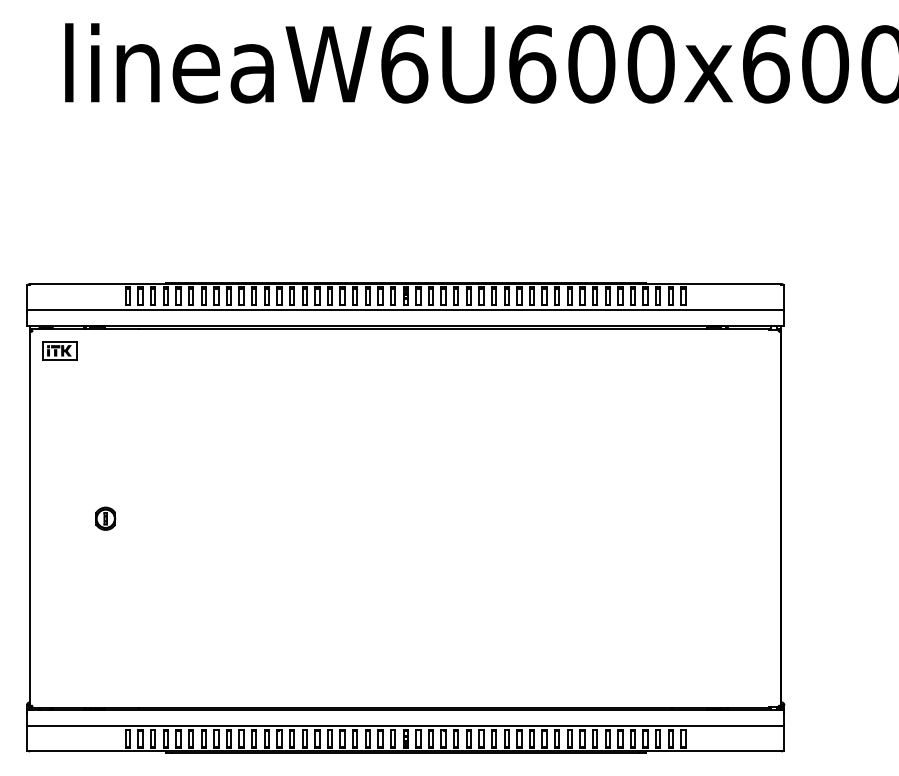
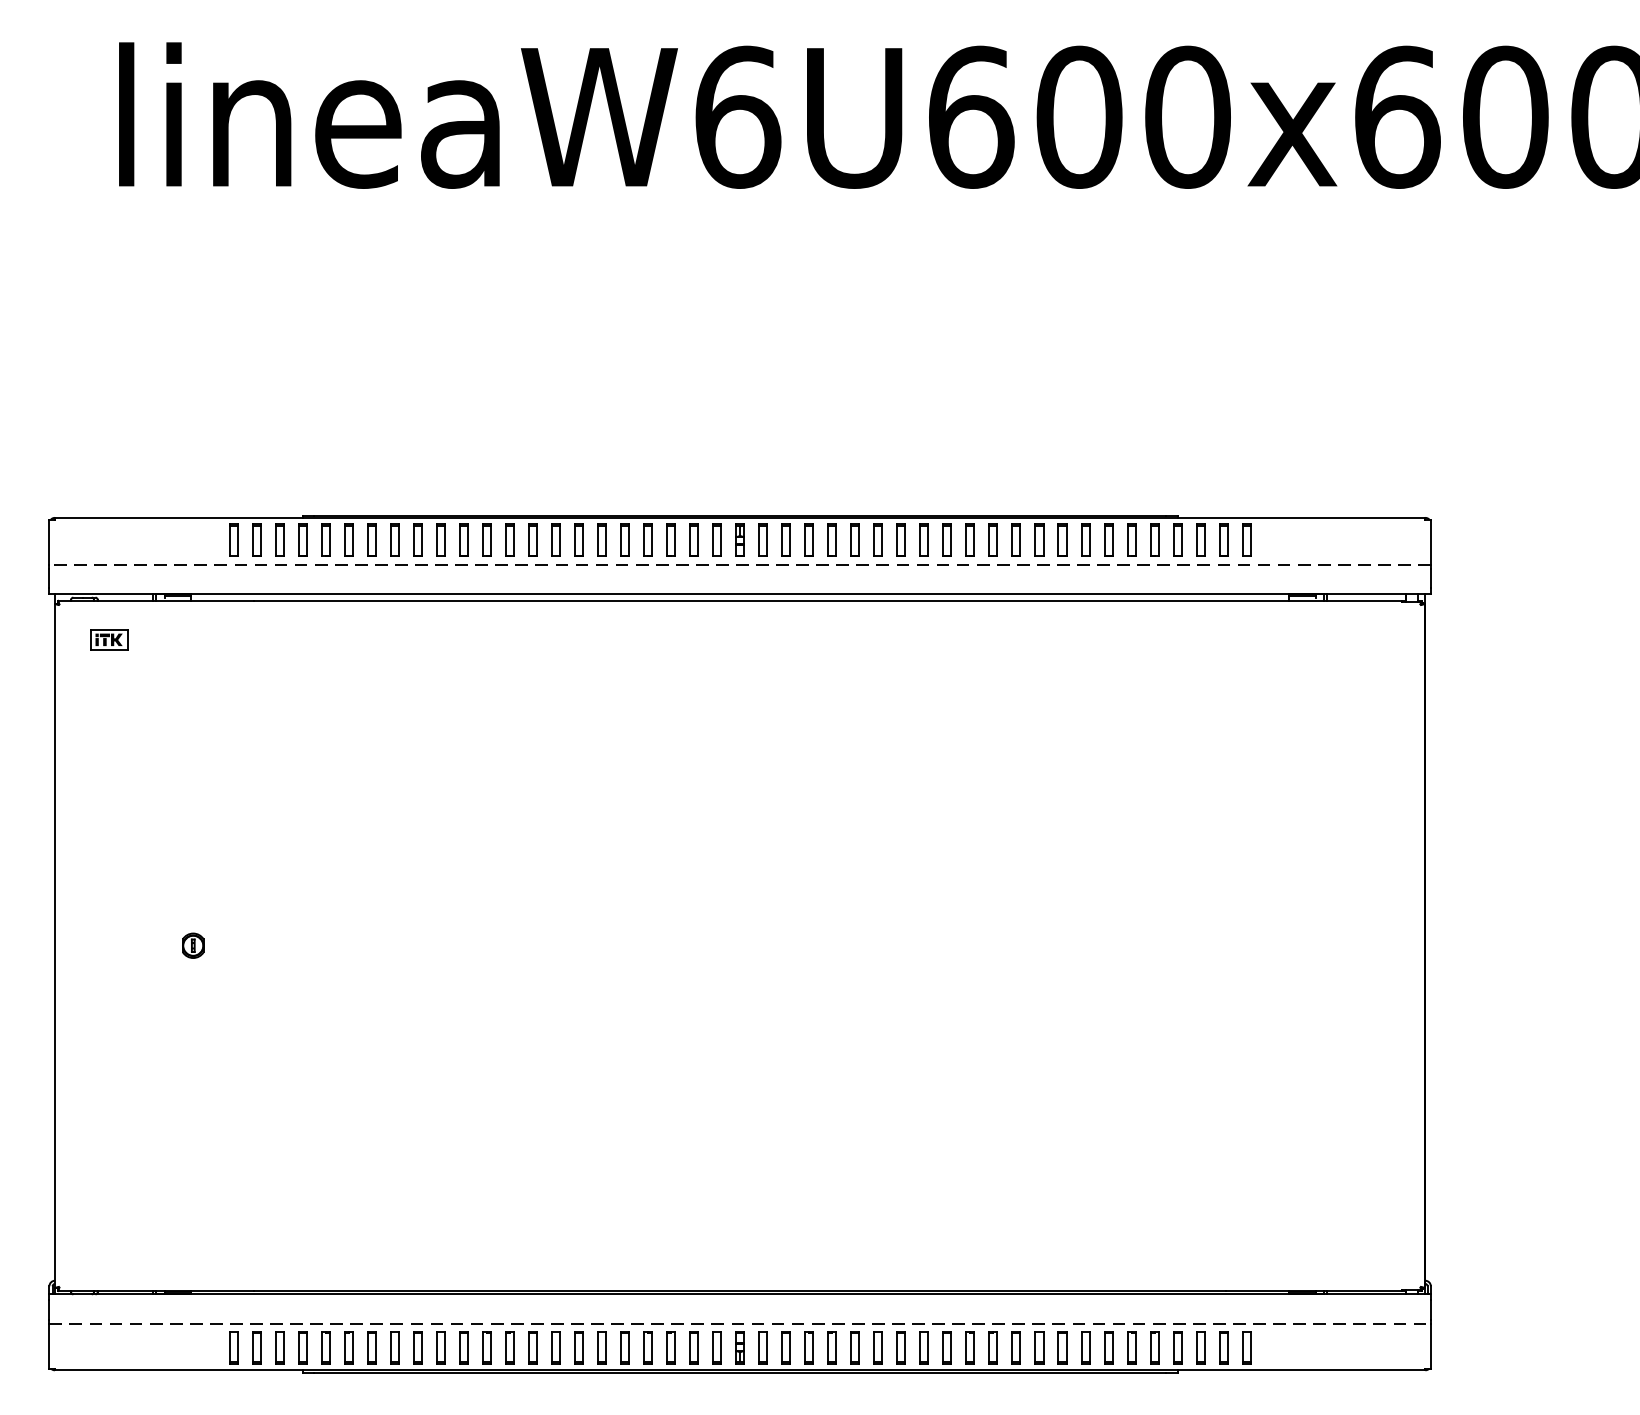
line: (405, 309) -> (739, 564), solid -> dashed
part: (59, 350) -> (108, 639), size x0.6
part: (105, 518) -> (192, 945), size x0.6
line: (405, 725) -> (739, 1322), solid -> dashed

